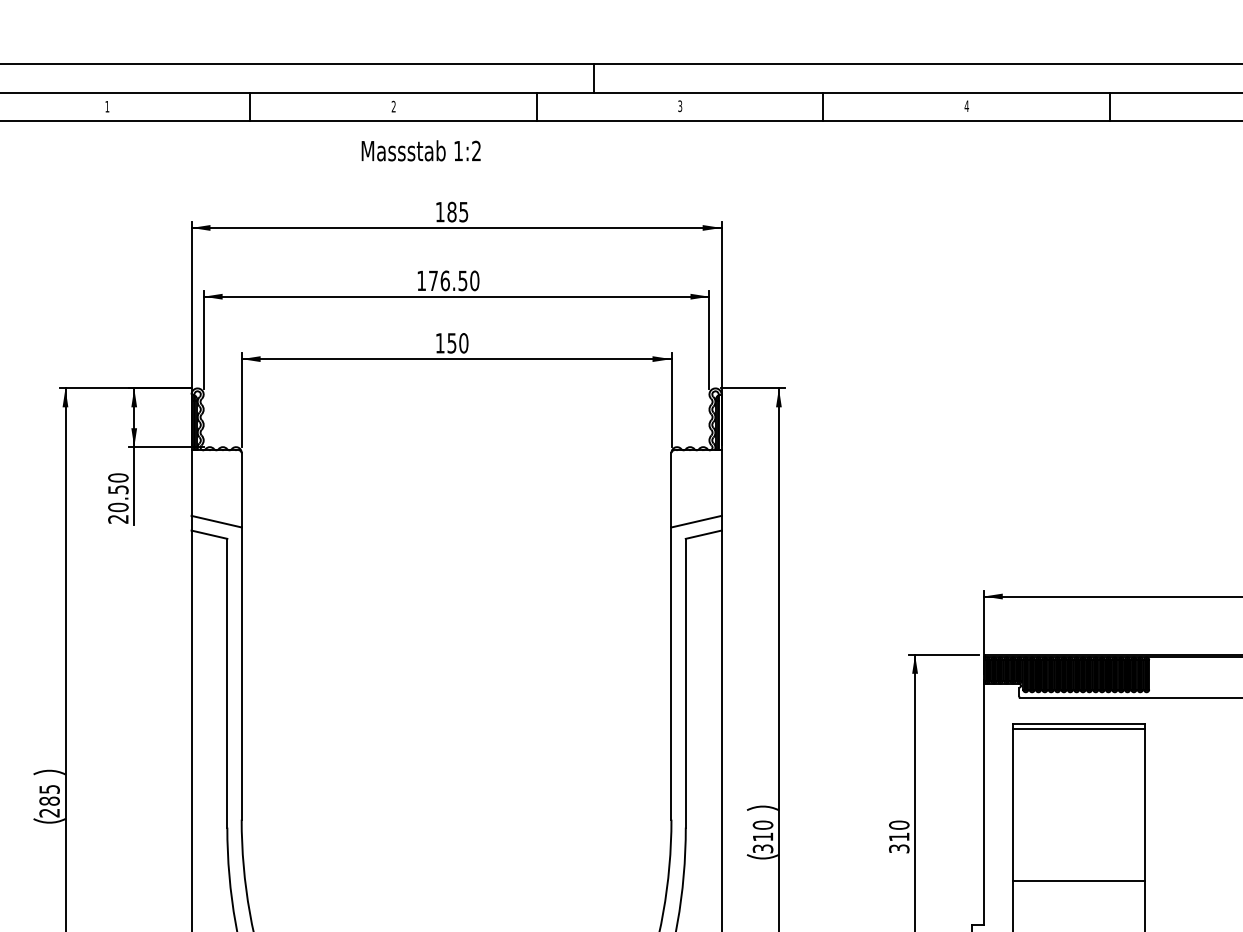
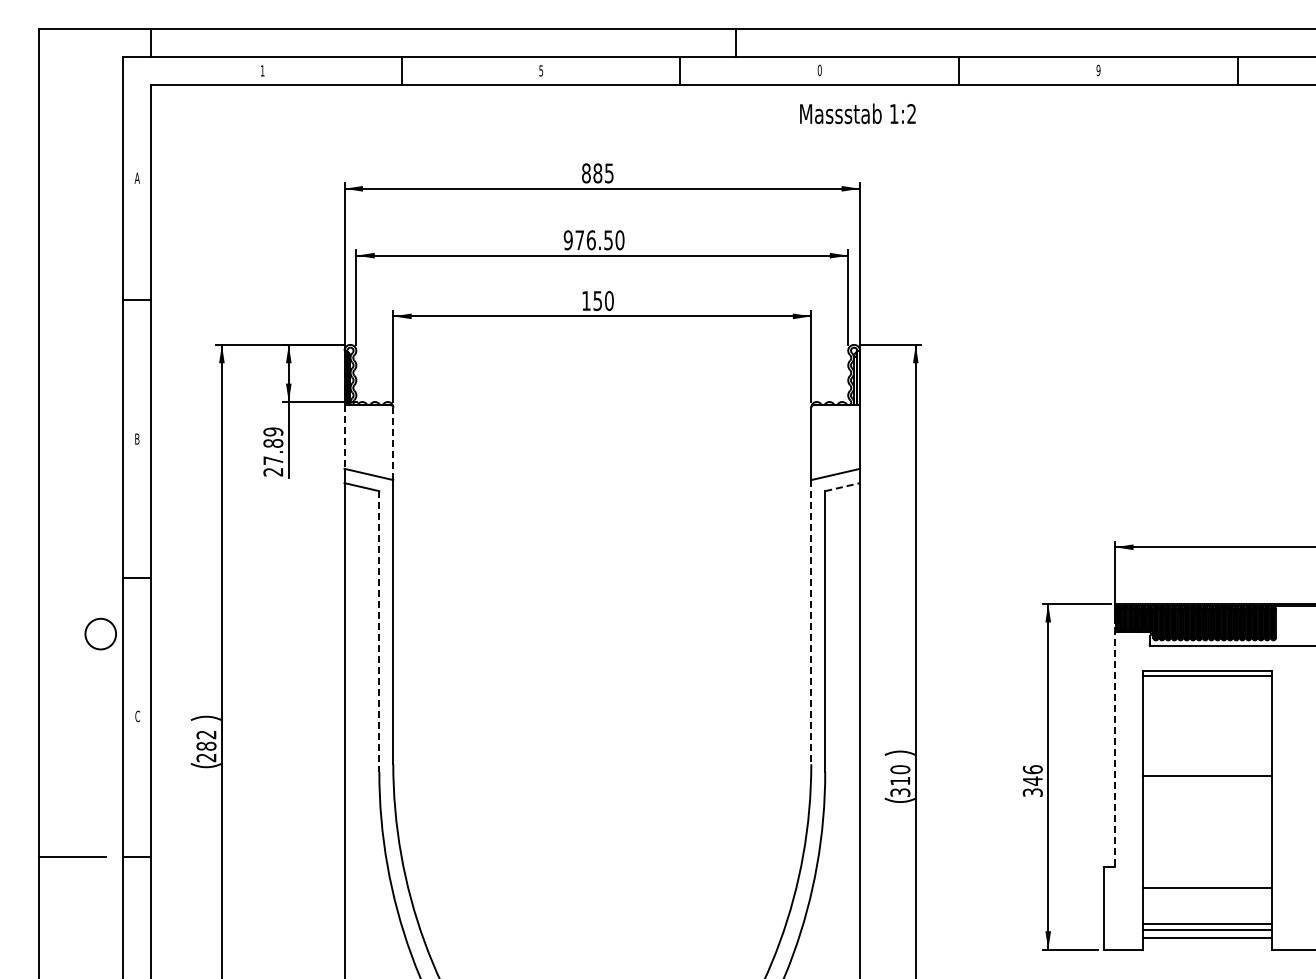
text: (394, 106) -> (541, 70), 2 -> 5
text: (679, 106) -> (819, 70), 3 -> 0
text: (966, 106) -> (1098, 70), 4 -> 9
text: (420, 150) -> (857, 113), moved
text: (440, 212) -> (586, 173), 185 -> 885
text: (420, 281) -> (567, 240), 176.50 -> 976.50
line: (191, 482) -> (344, 436), solid -> dashed
line: (241, 489) -> (393, 443), solid -> dashed
text: (118, 492) -> (273, 446), 20.50 -> 27.89
line: (703, 535) -> (842, 487), solid -> dashed
line: (671, 673) -> (811, 622), solid -> dashed
line: (227, 684) -> (379, 632), solid -> dashed
text: (49, 789) -> (206, 734), 285 -> 282
line: (984, 803) -> (1115, 748), solid -> dashed
text: (898, 831) -> (1032, 775), 310 -> 346
line: (1078, 880) -> (1207, 775), moved

